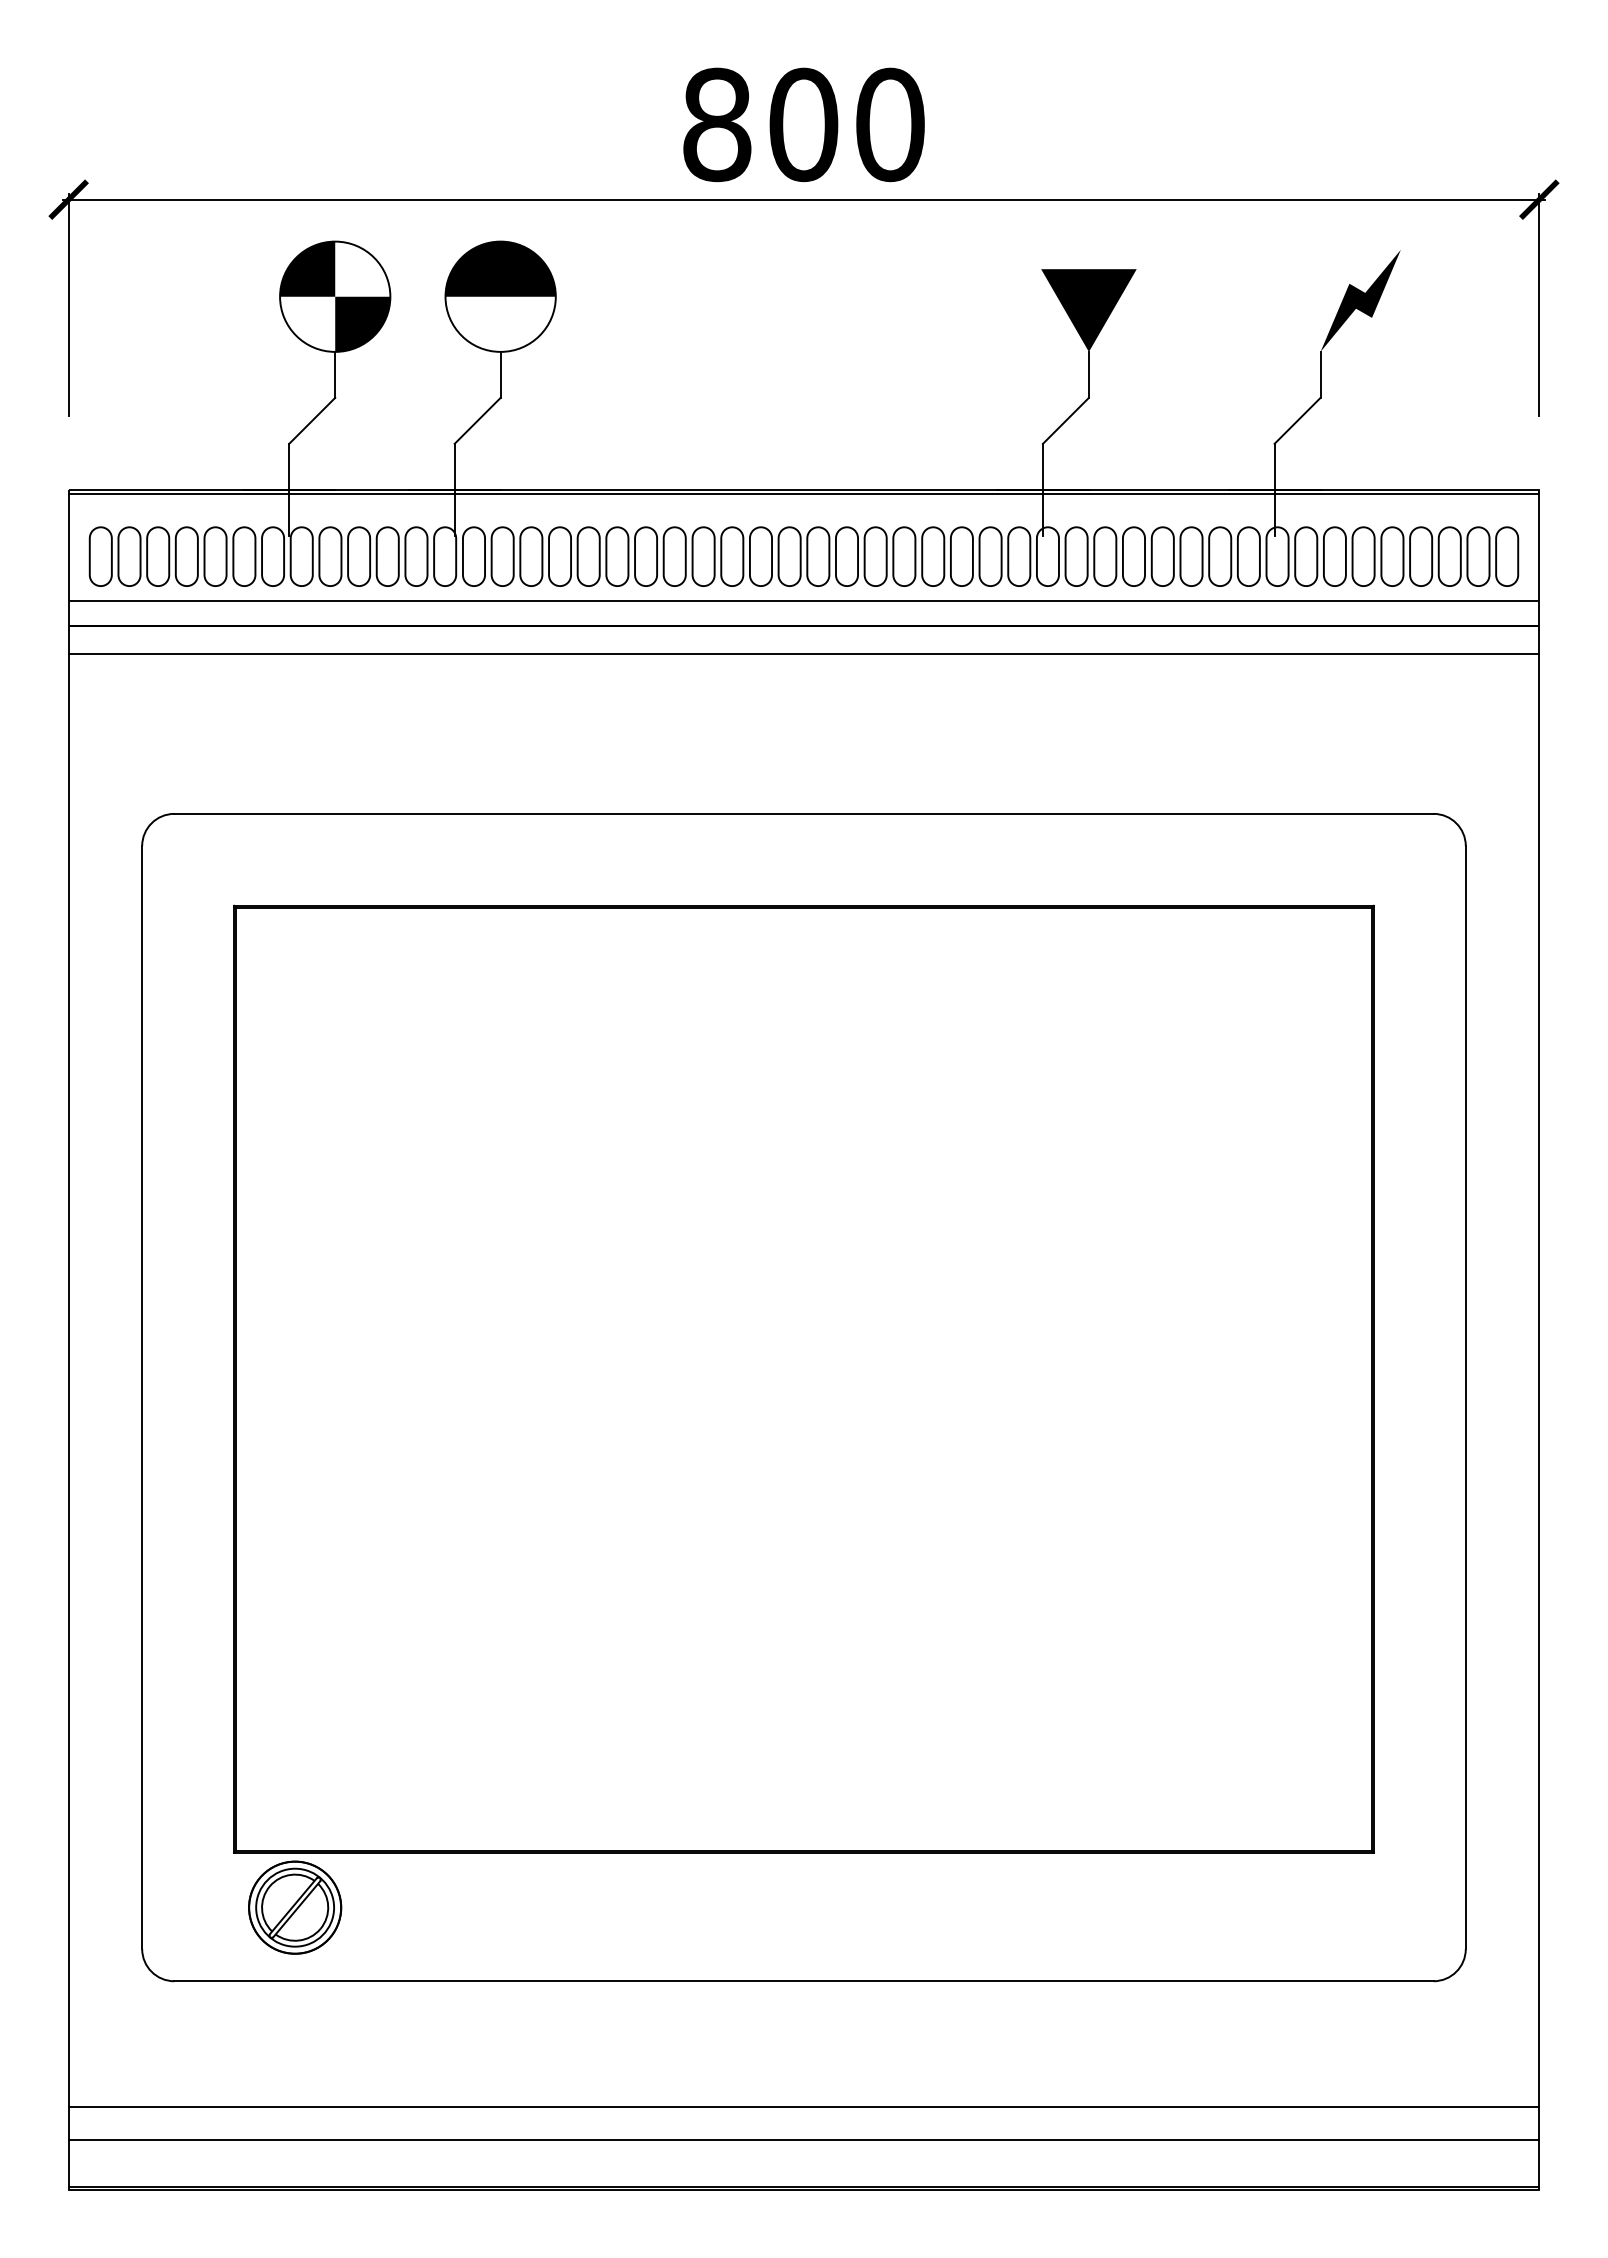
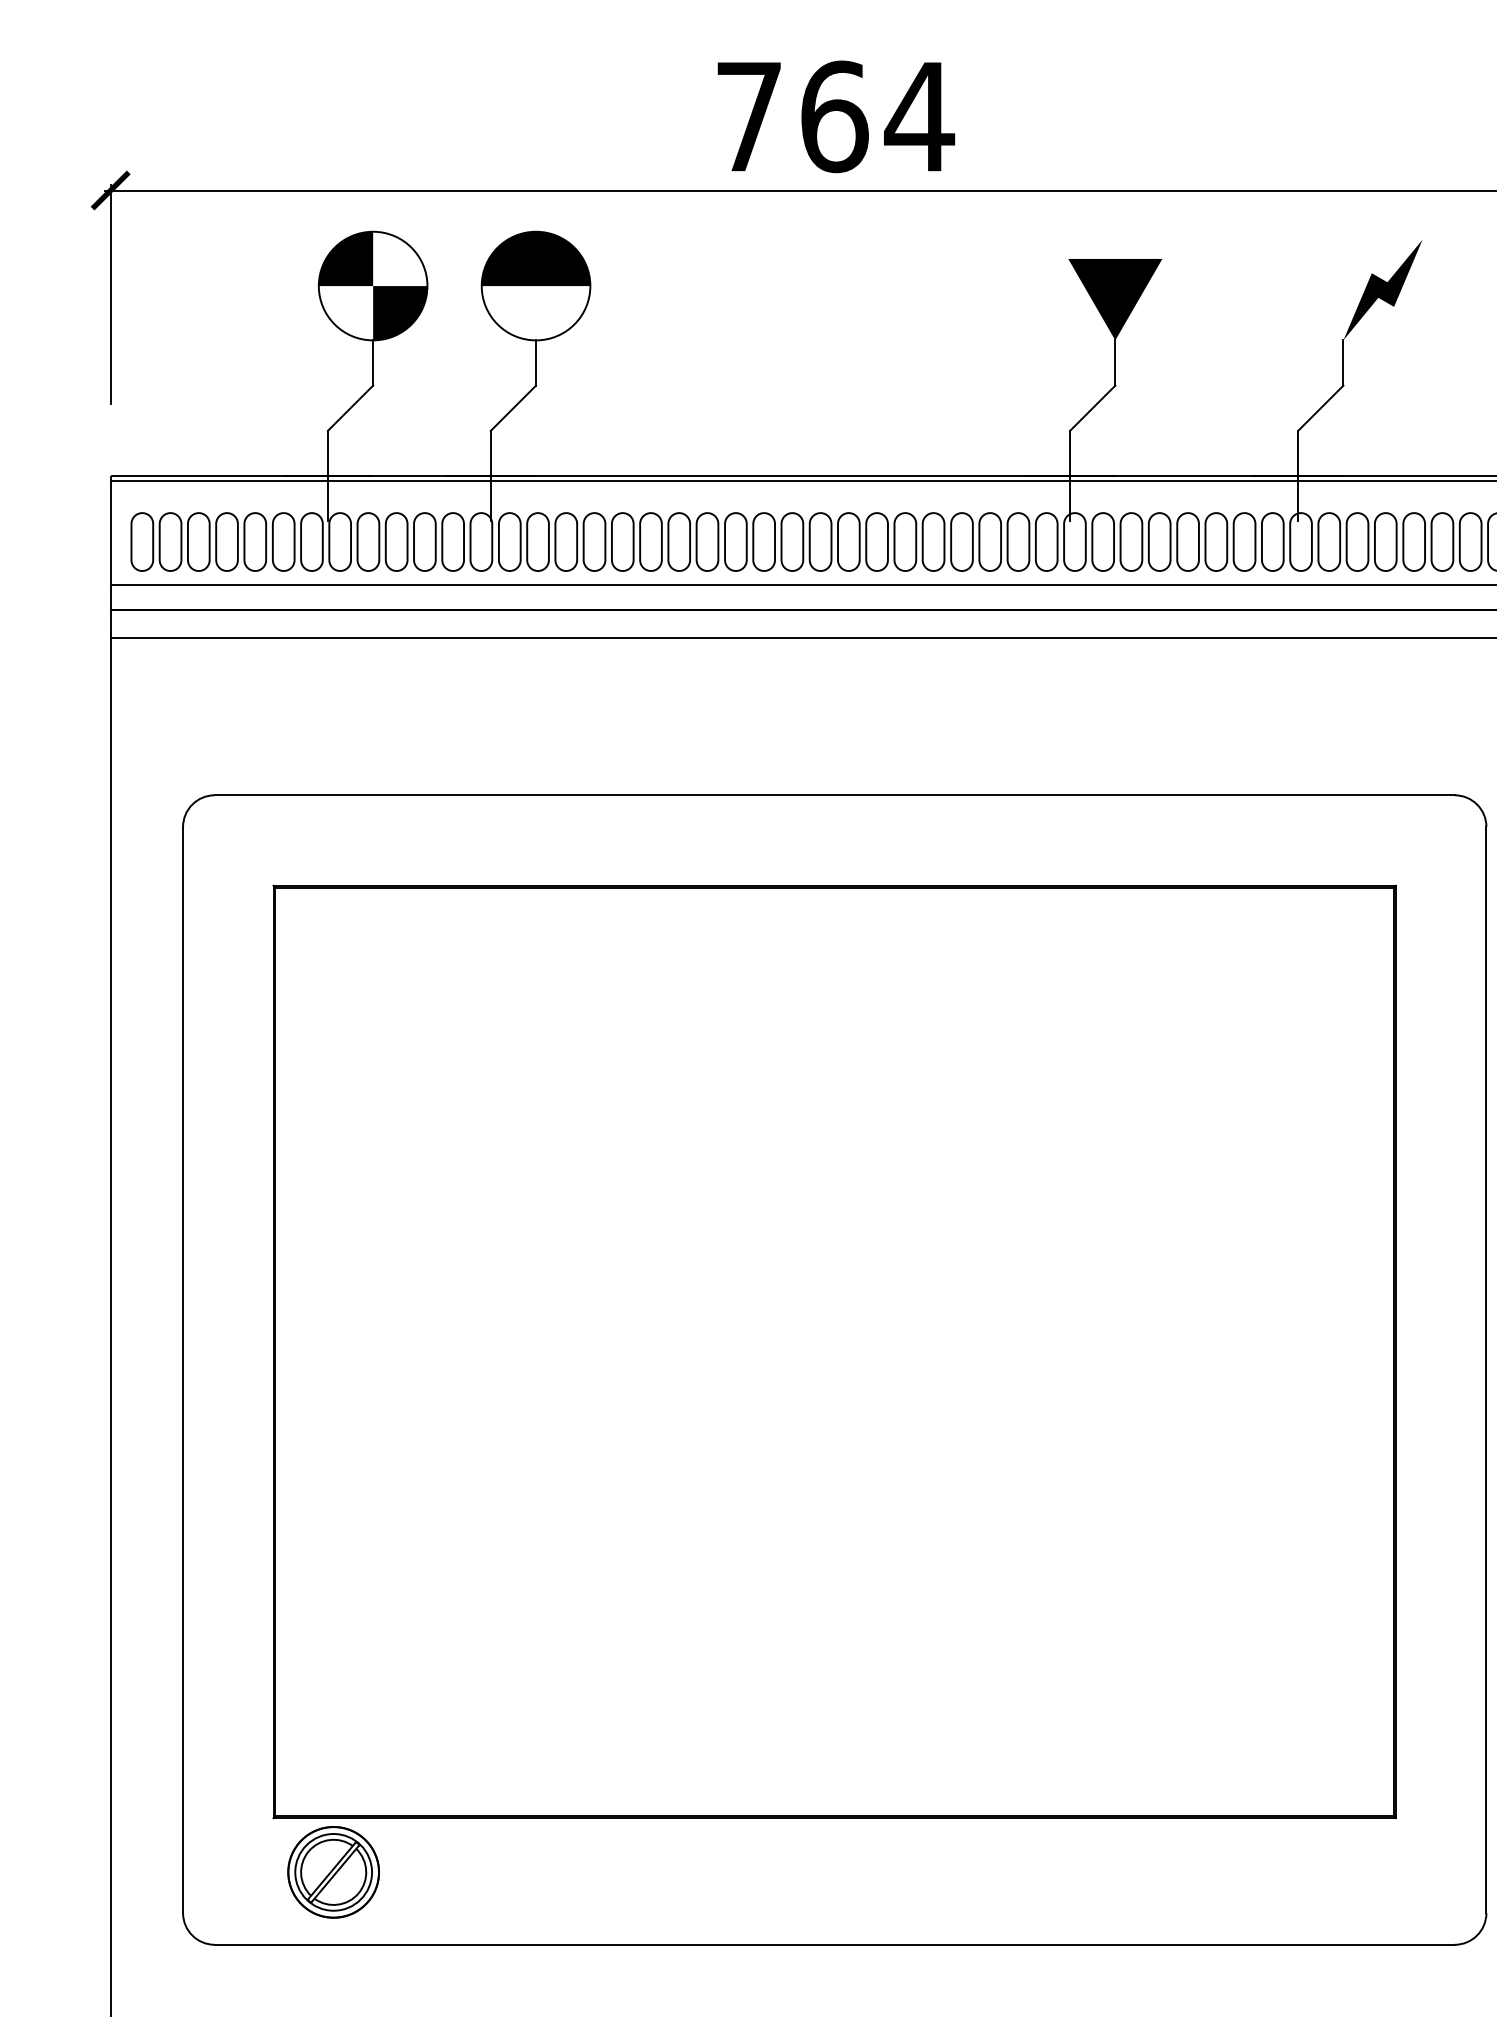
text: (804, 124) -> (835, 116), 800 -> 764

